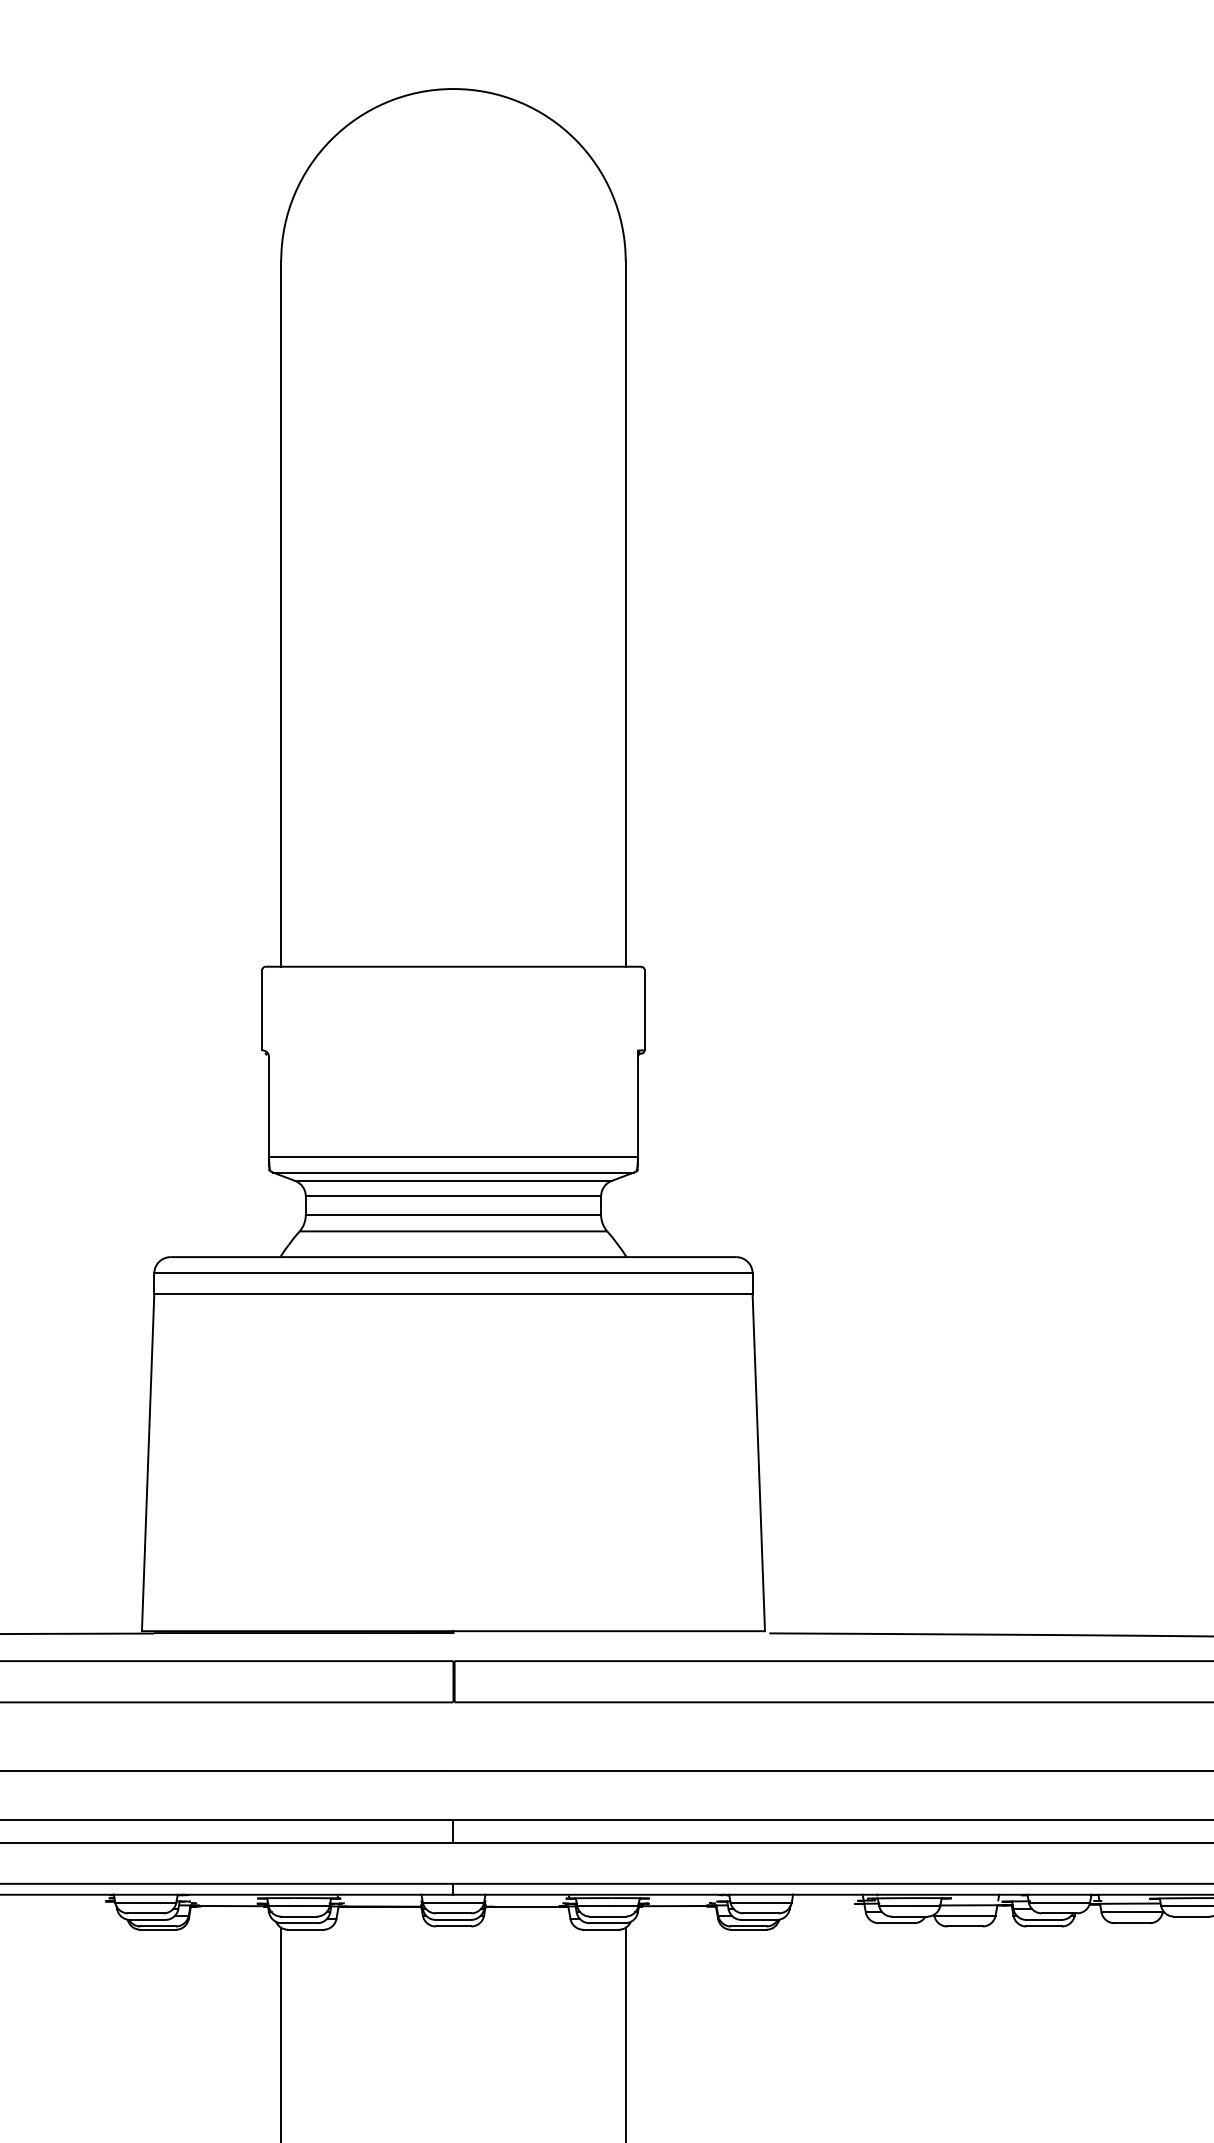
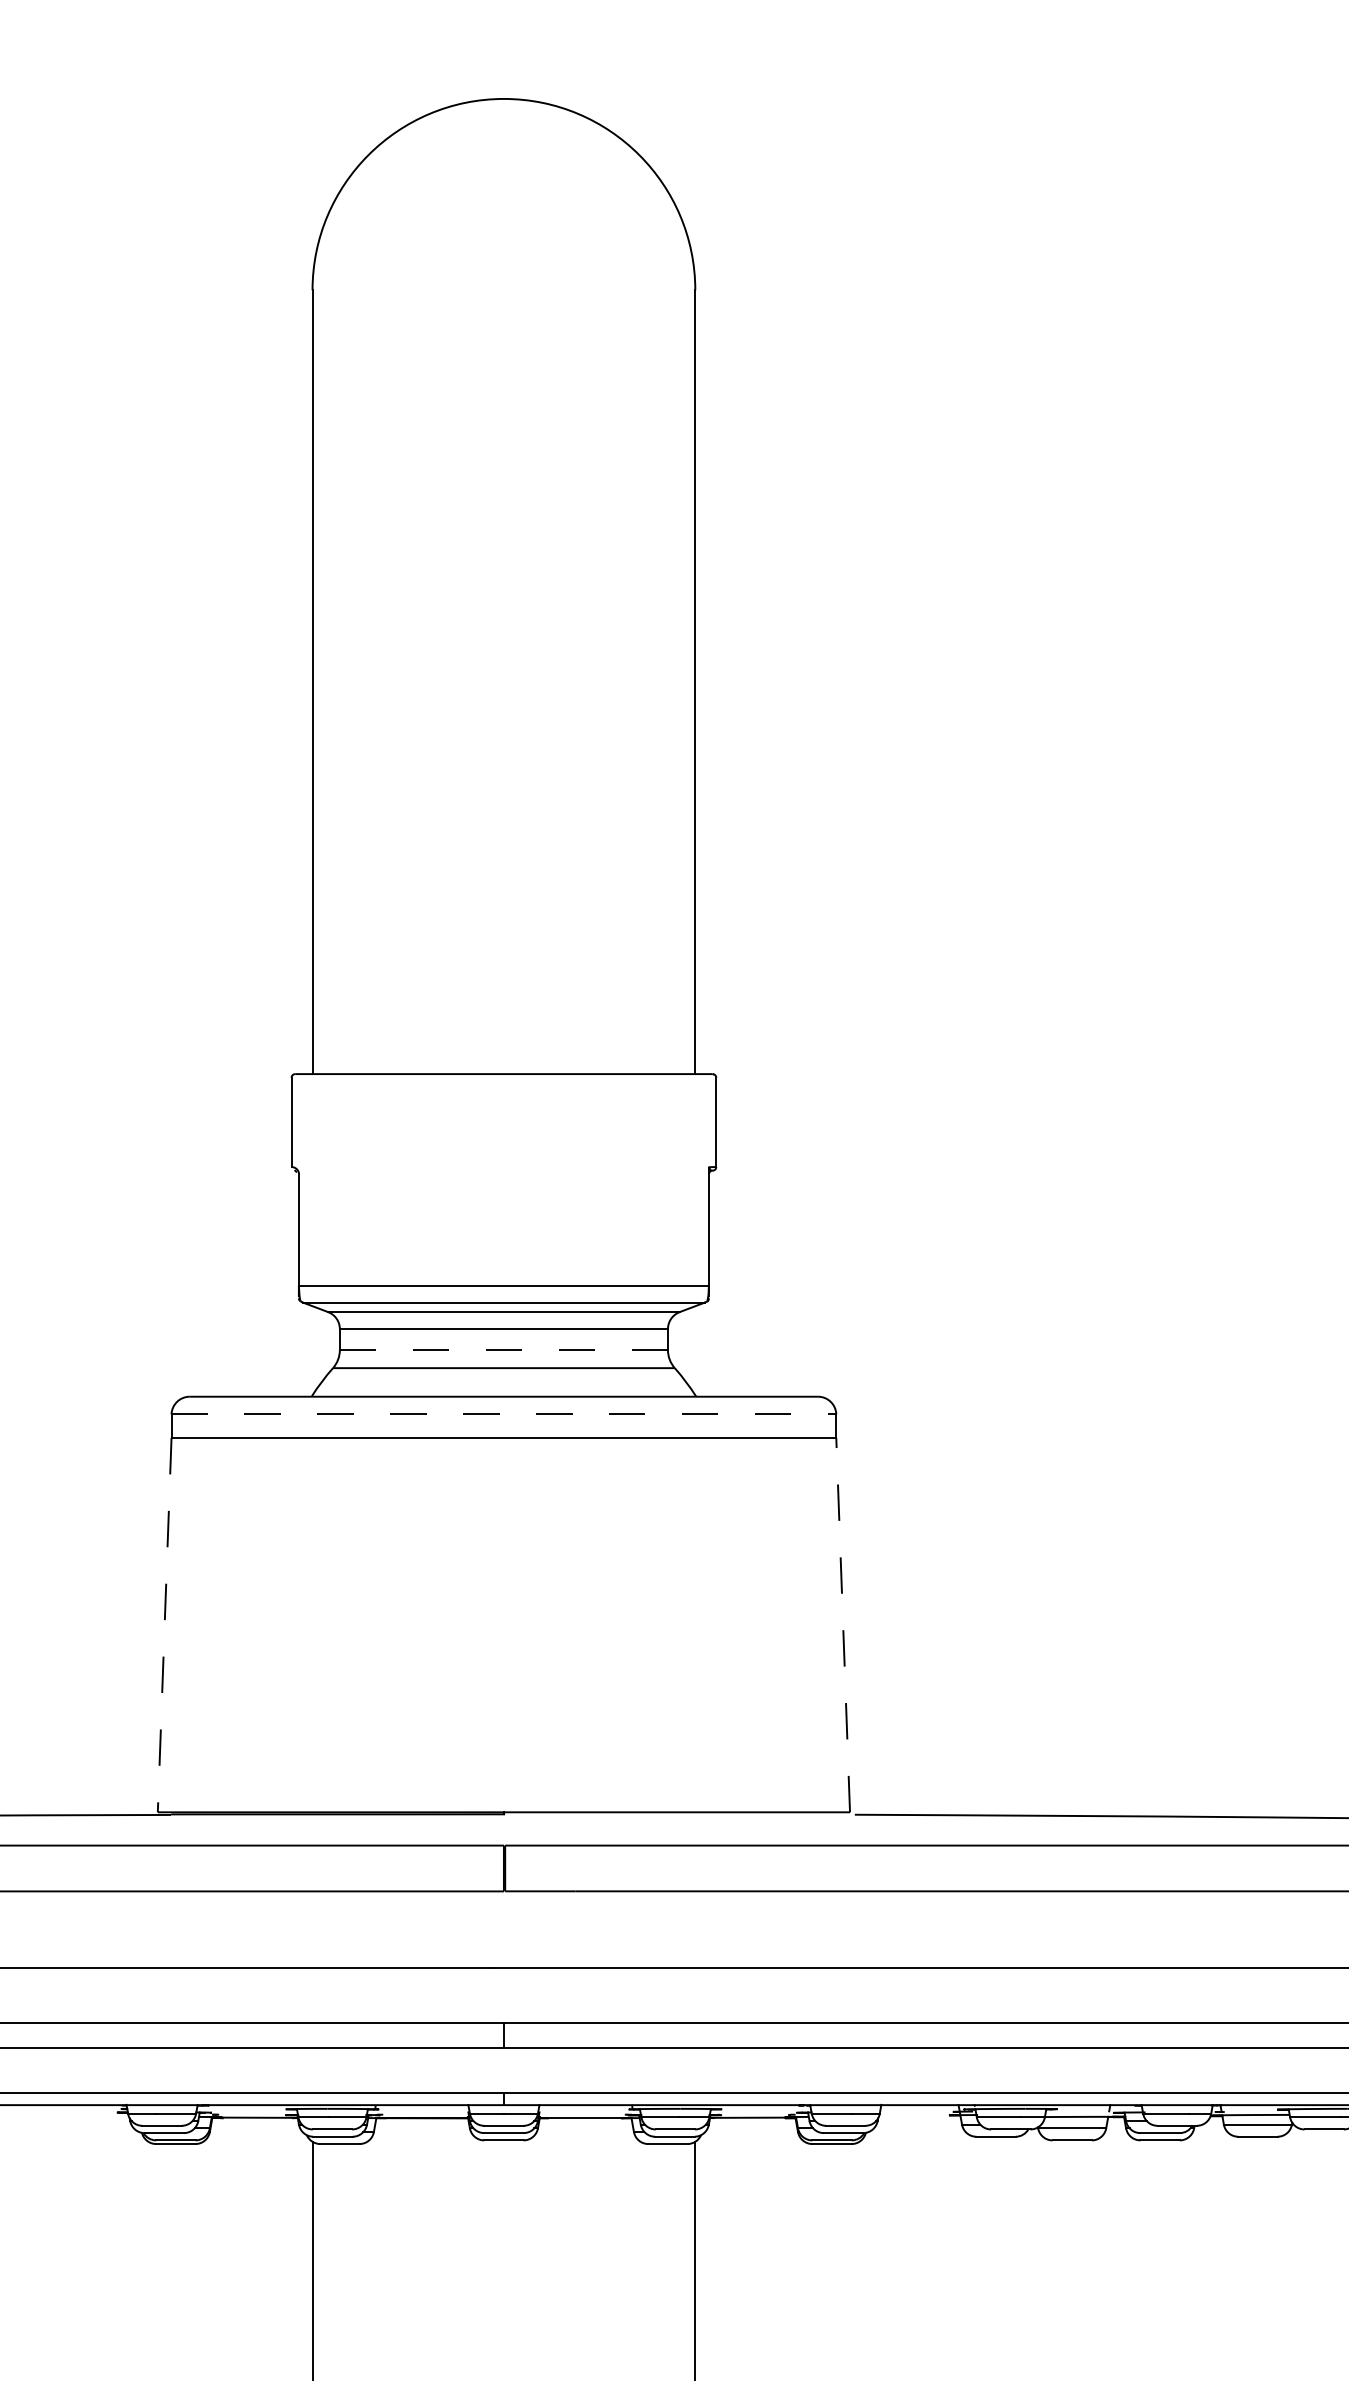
line: (453, 1215) -> (503, 1350), solid -> dashed
line: (453, 1272) -> (503, 1413), solid -> dashed
line: (148, 1462) -> (165, 1624), solid -> dashed
line: (758, 1462) -> (842, 1624), solid -> dashed

